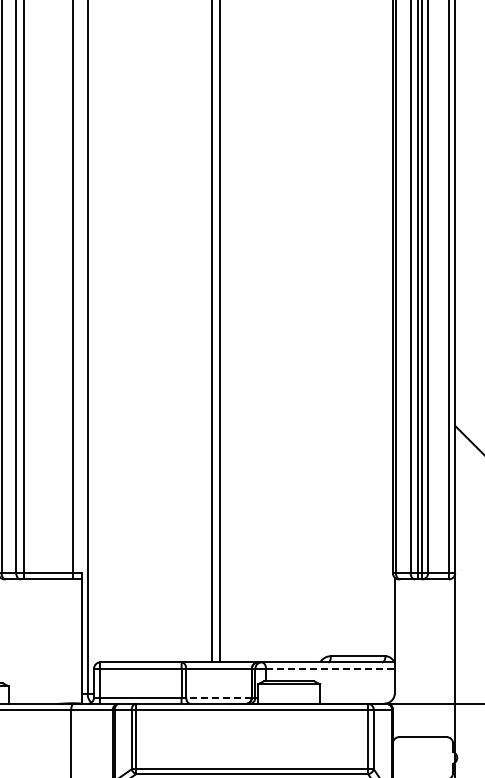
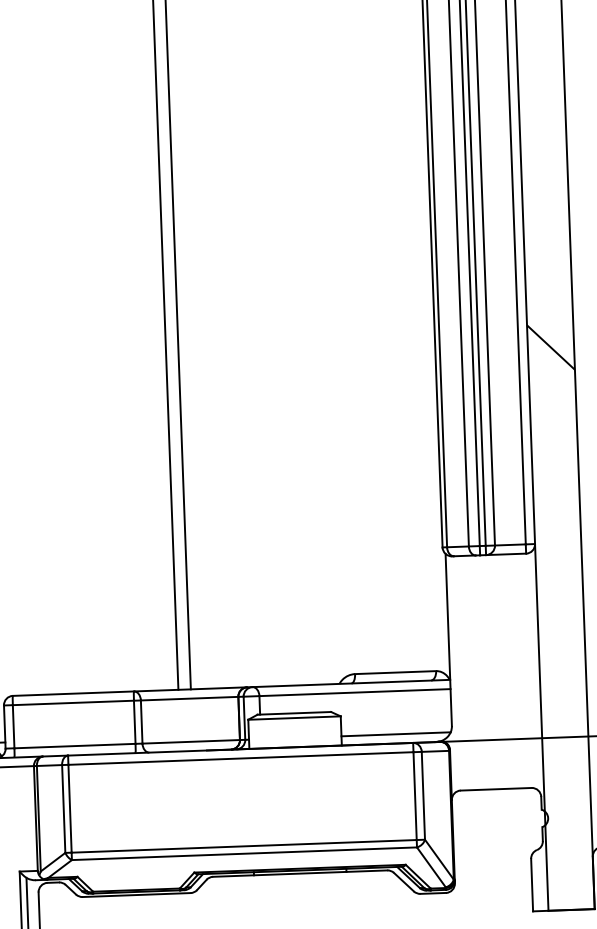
line: (330, 668) -> (355, 692), dashed -> solid
line: (219, 697) -> (191, 741), dashed -> solid
line: (356, 697) -> (395, 734), added

